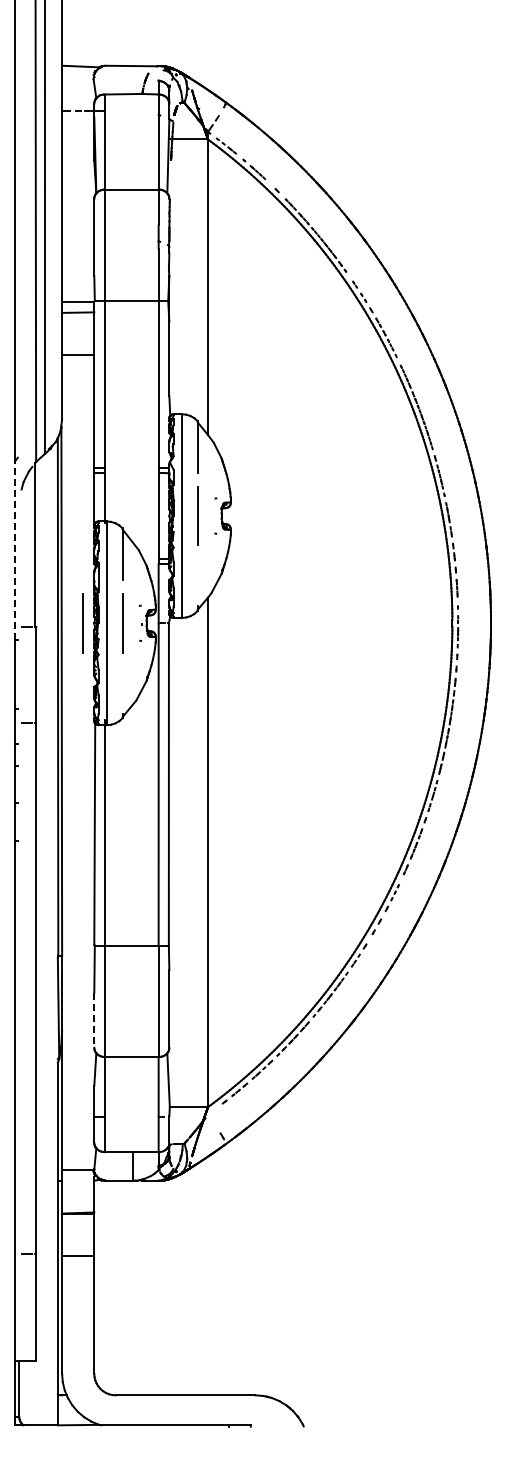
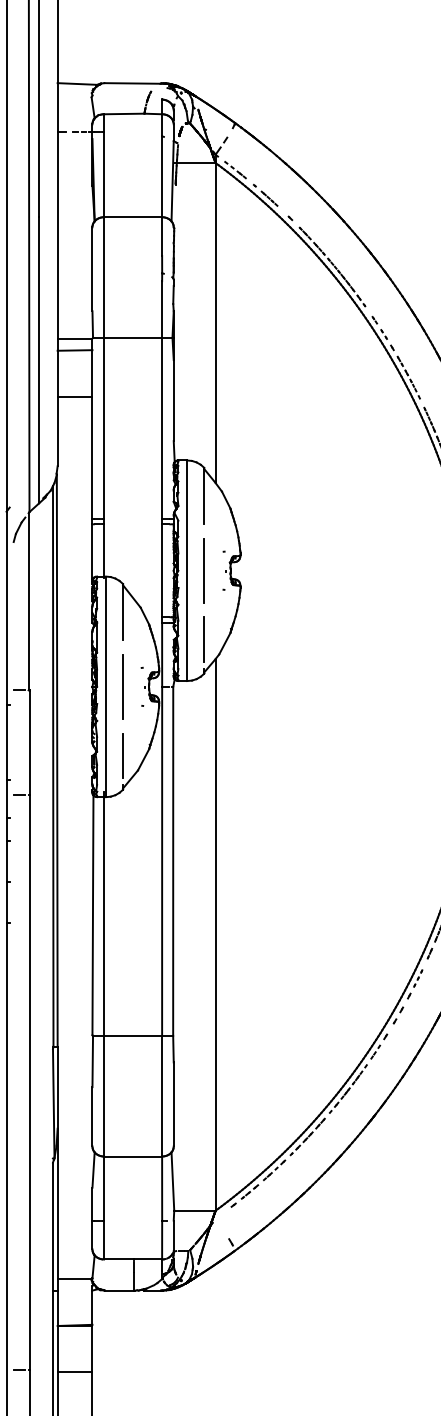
line: (14, 550) -> (6, 608), dashed -> solid
line: (197, 579) -> (204, 639), added
line: (82, 623) -> (79, 687), removed
line: (122, 686) -> (122, 755), added
line: (94, 1020) -> (92, 1116), dashed -> solid

